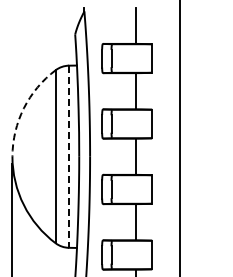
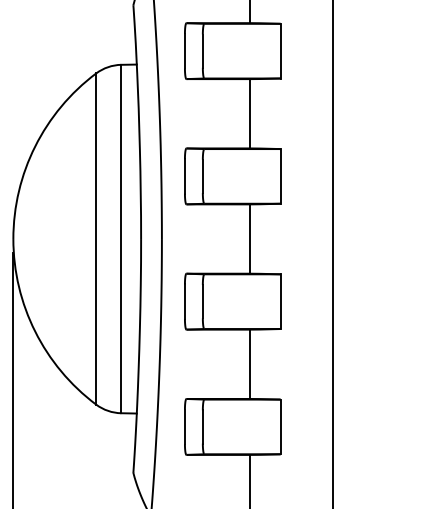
arc: (23, 108) -> (34, 146), dashed -> solid
line: (68, 157) -> (120, 240), dashed -> solid

